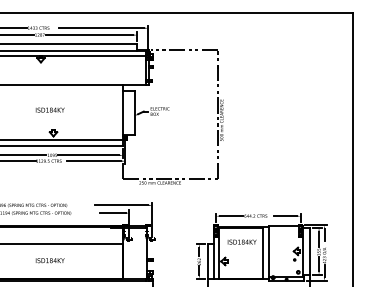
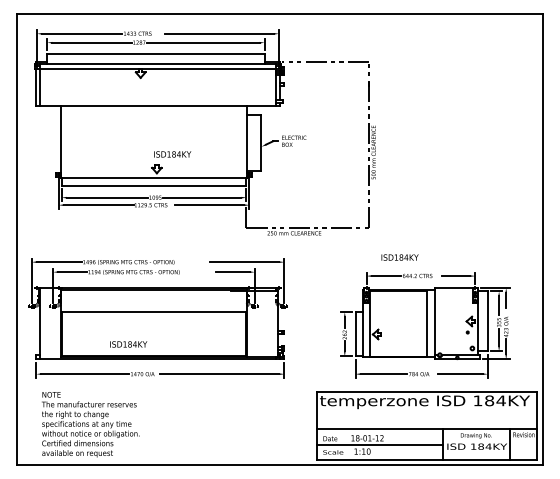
text: (50, 110) -> (172, 154), moved
text: (241, 242) -> (399, 257), moved
text: (50, 260) -> (128, 344), moved

